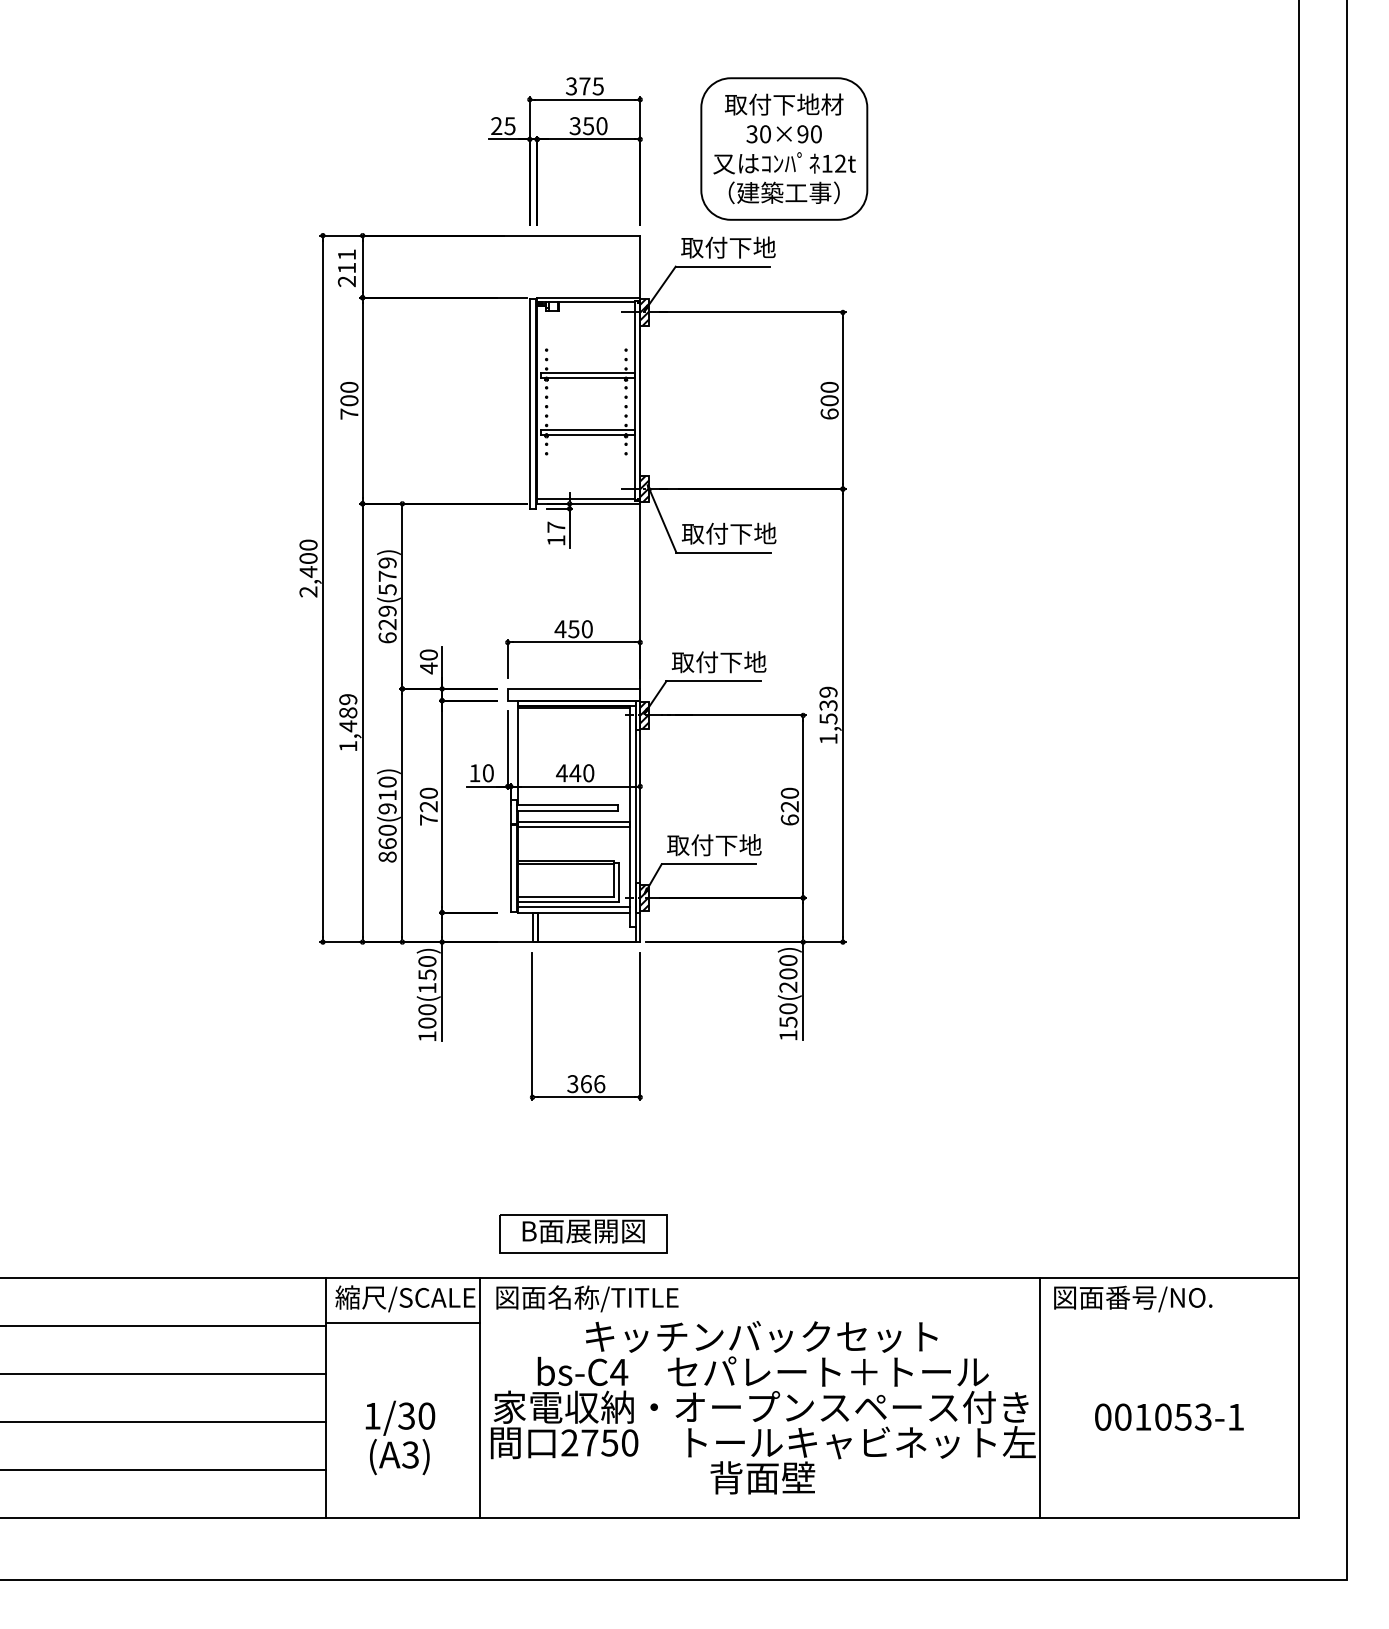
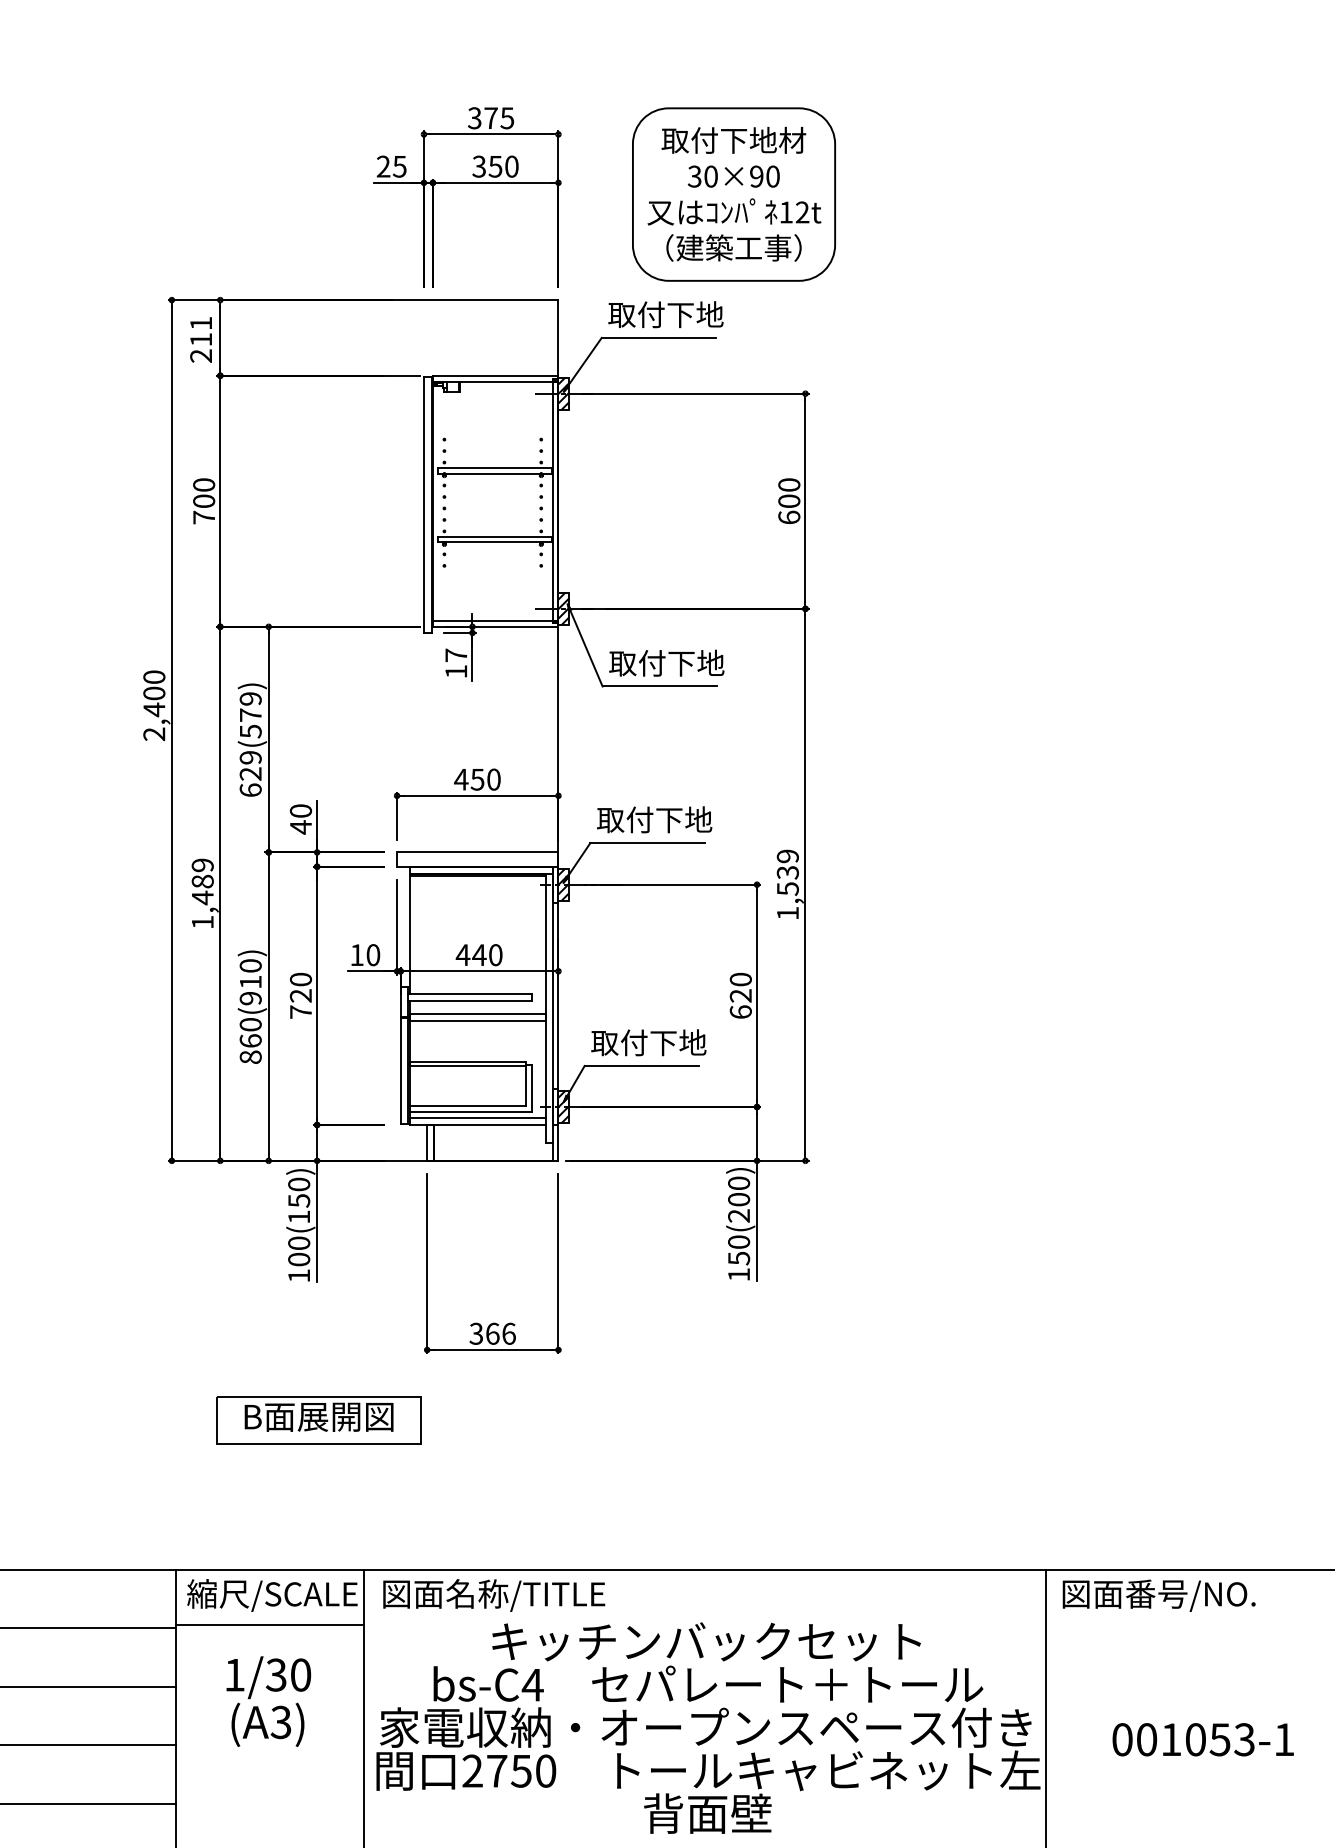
part: (583, 1233) -> (318, 1419), moved
text: (400, 1437) -> (268, 1701), moved

